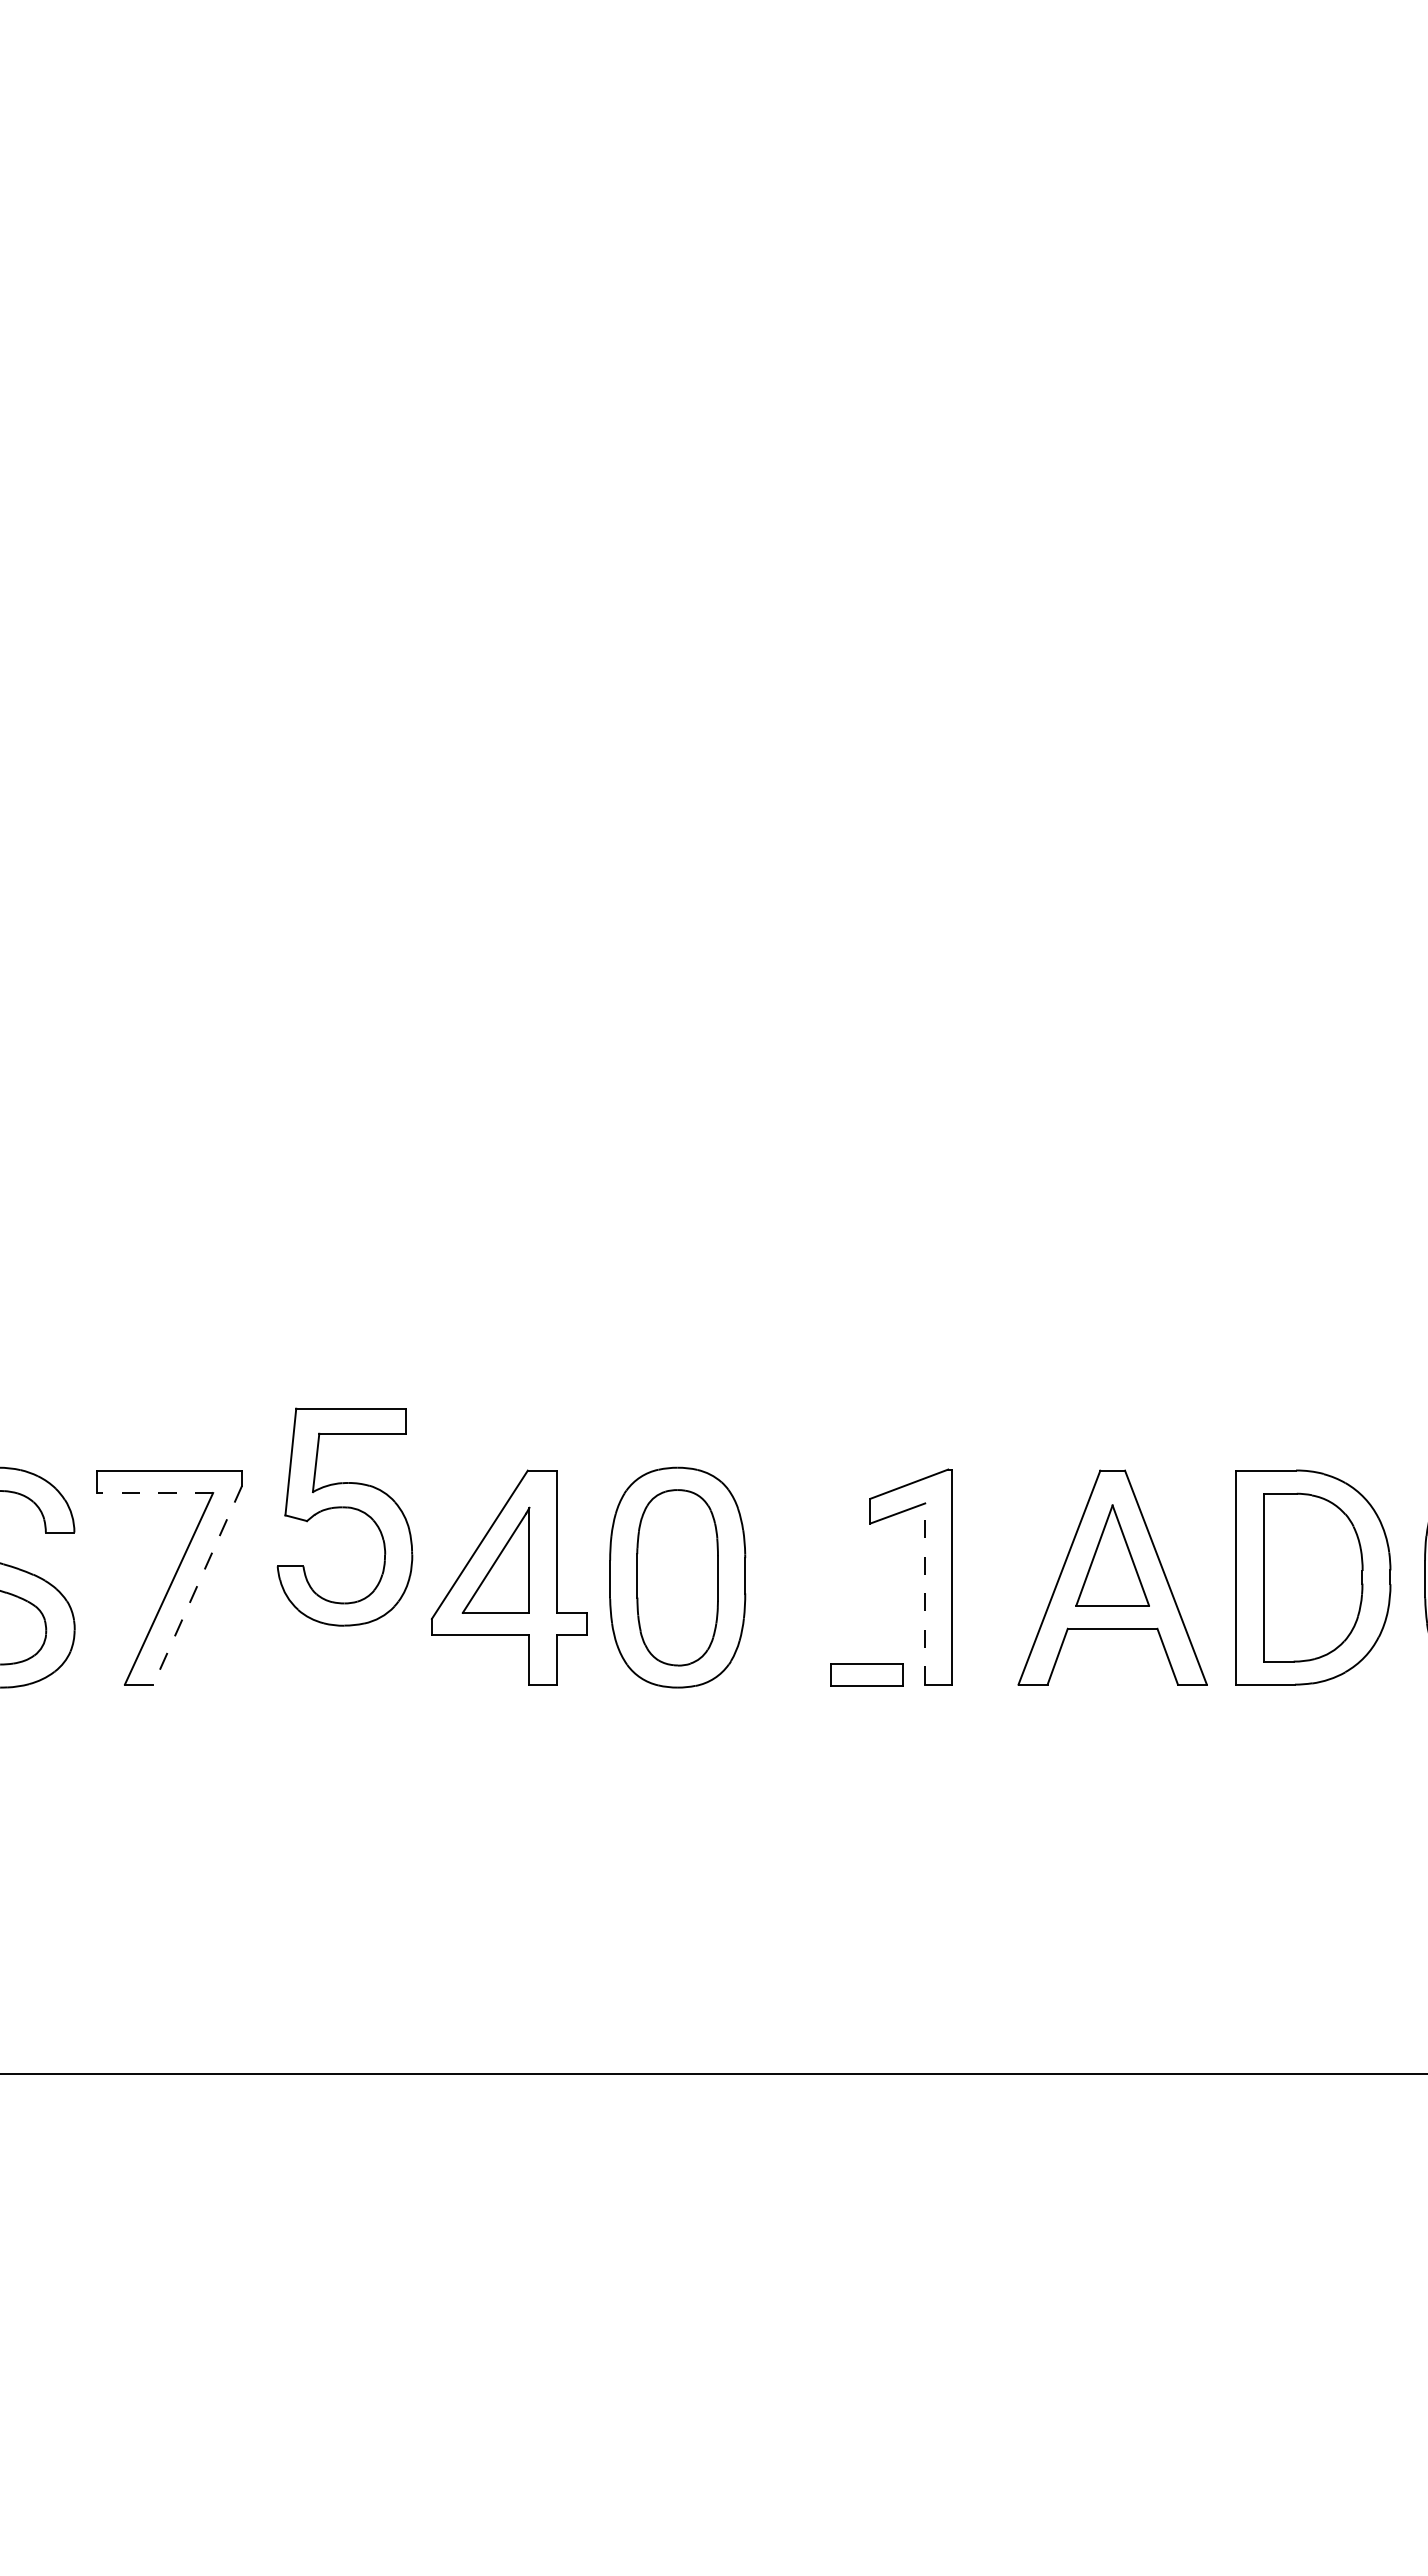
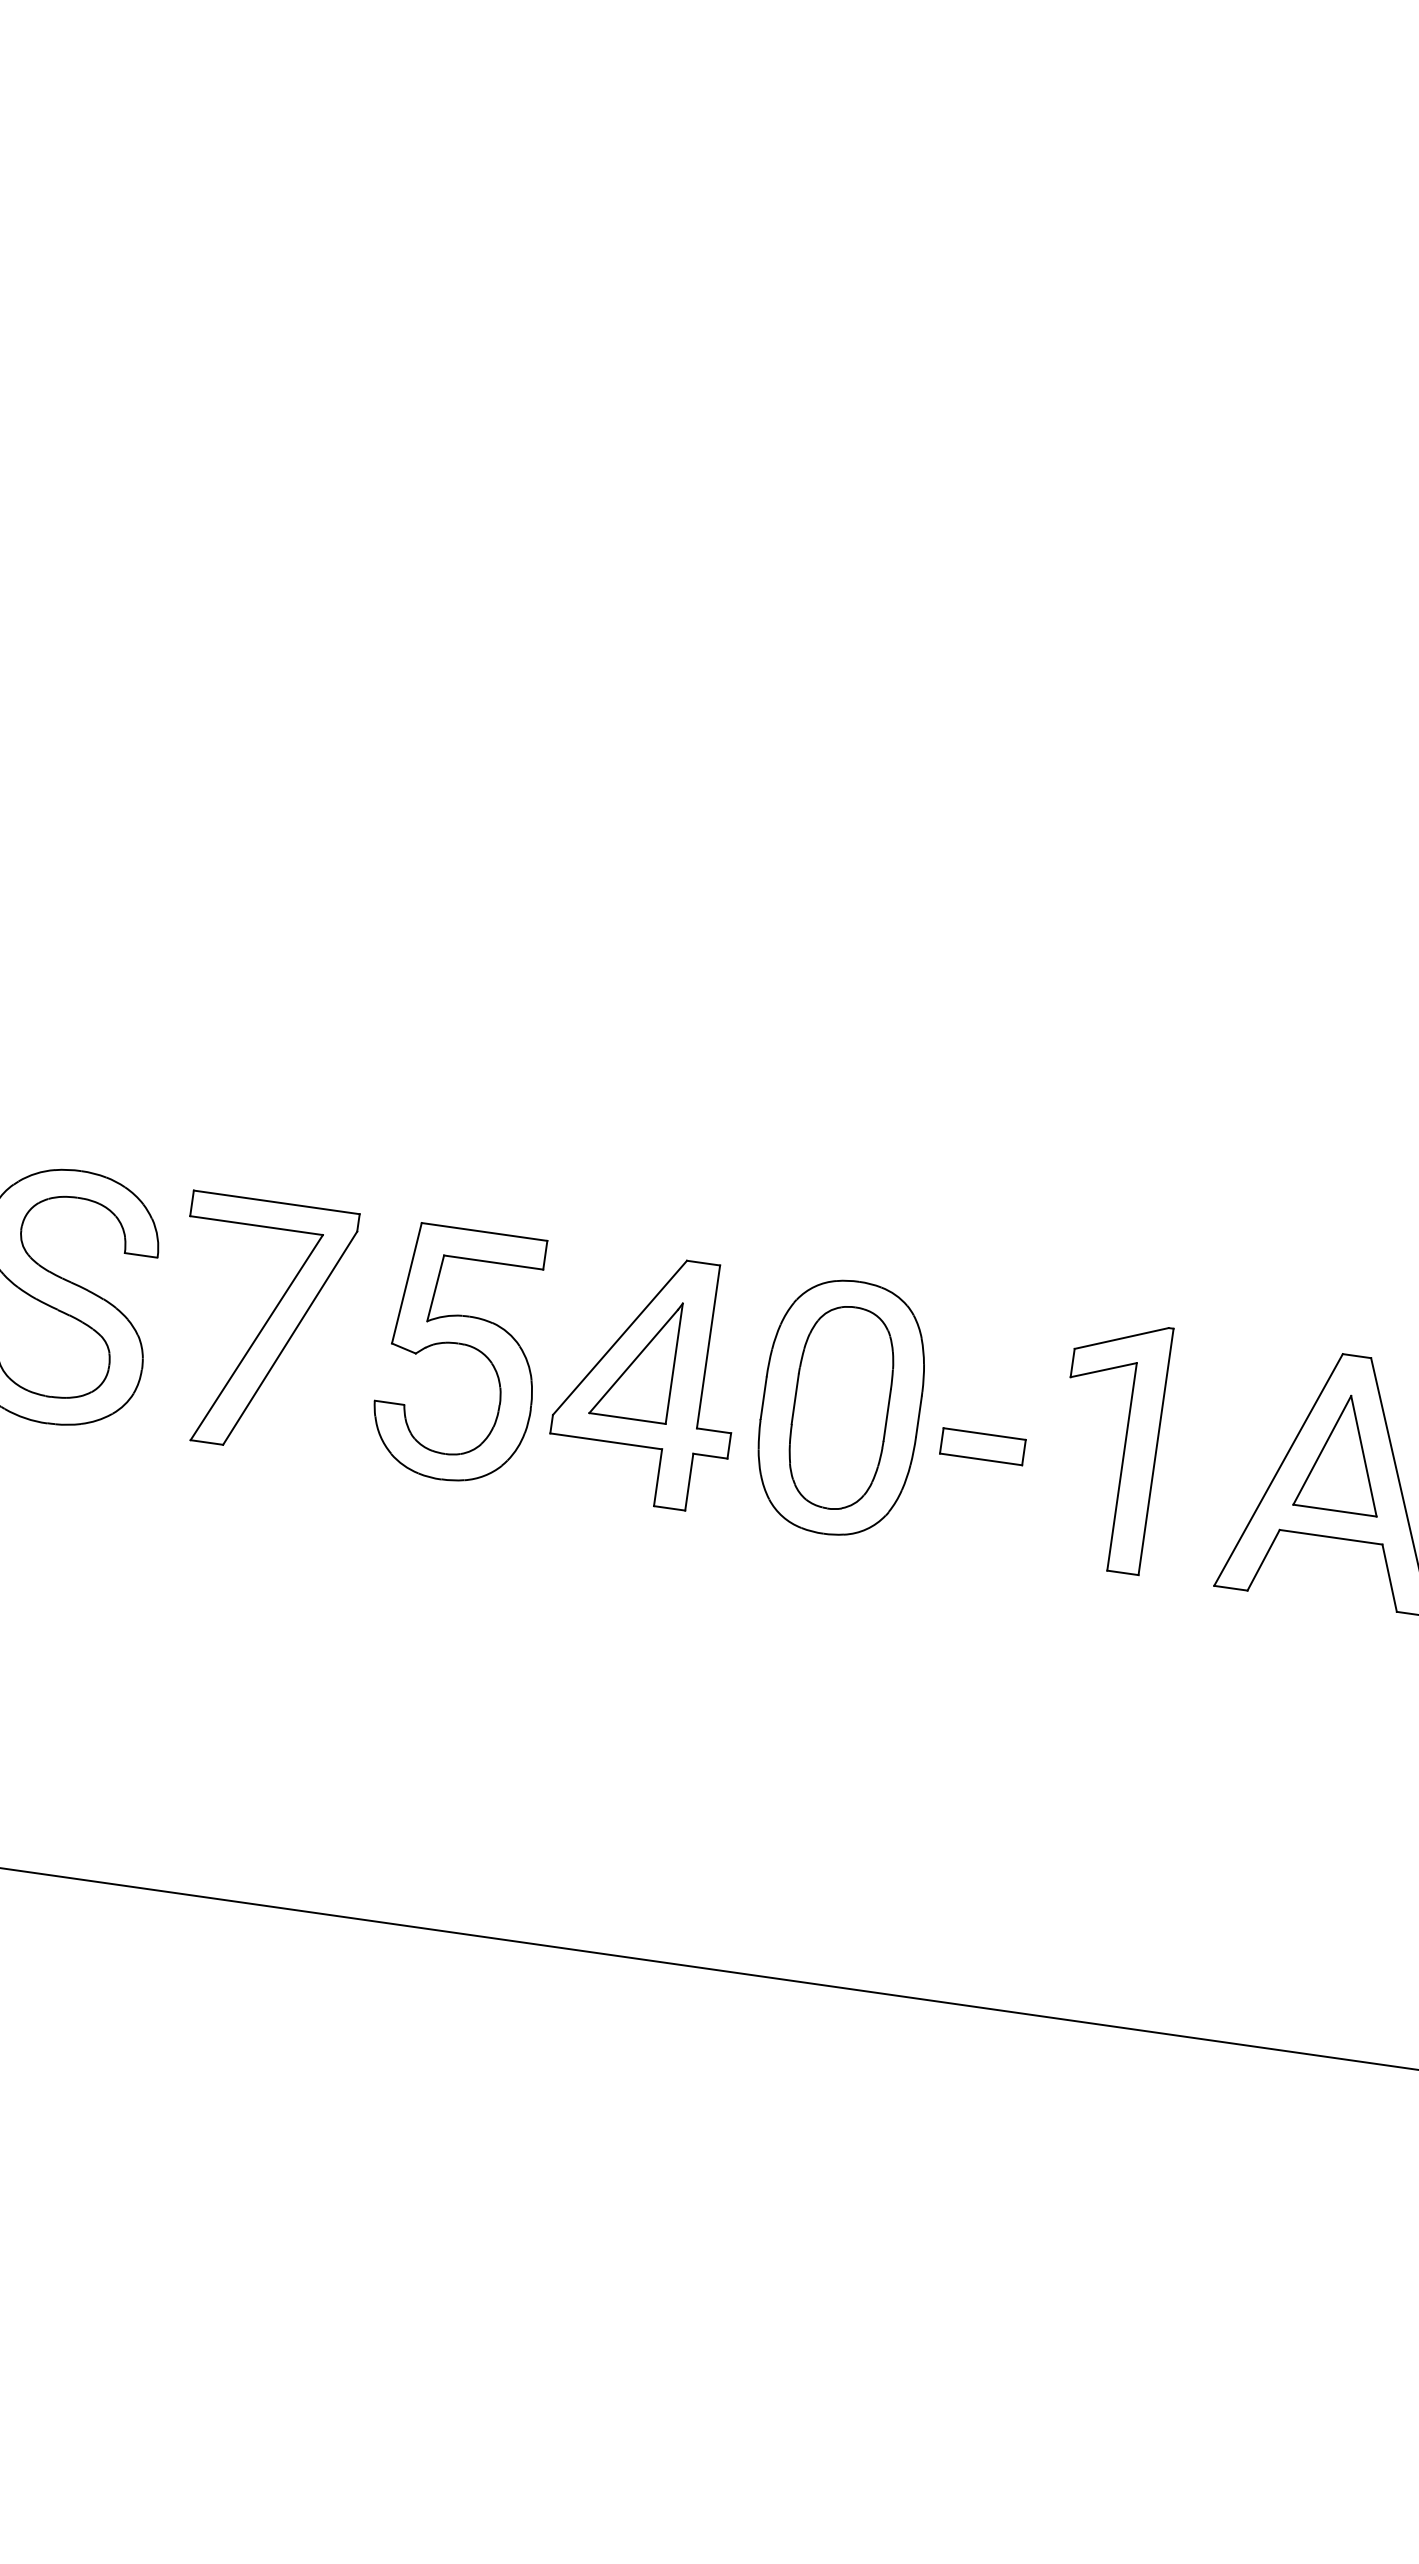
line: (155, 1493) -> (256, 1226), dashed -> solid
part: (344, 1508) -> (460, 1345), moved
line: (197, 1585) -> (289, 1338), dashed -> solid
line: (925, 1594) -> (1122, 1467), dashed -> solid
part: (866, 1674) -> (982, 1446), moved

